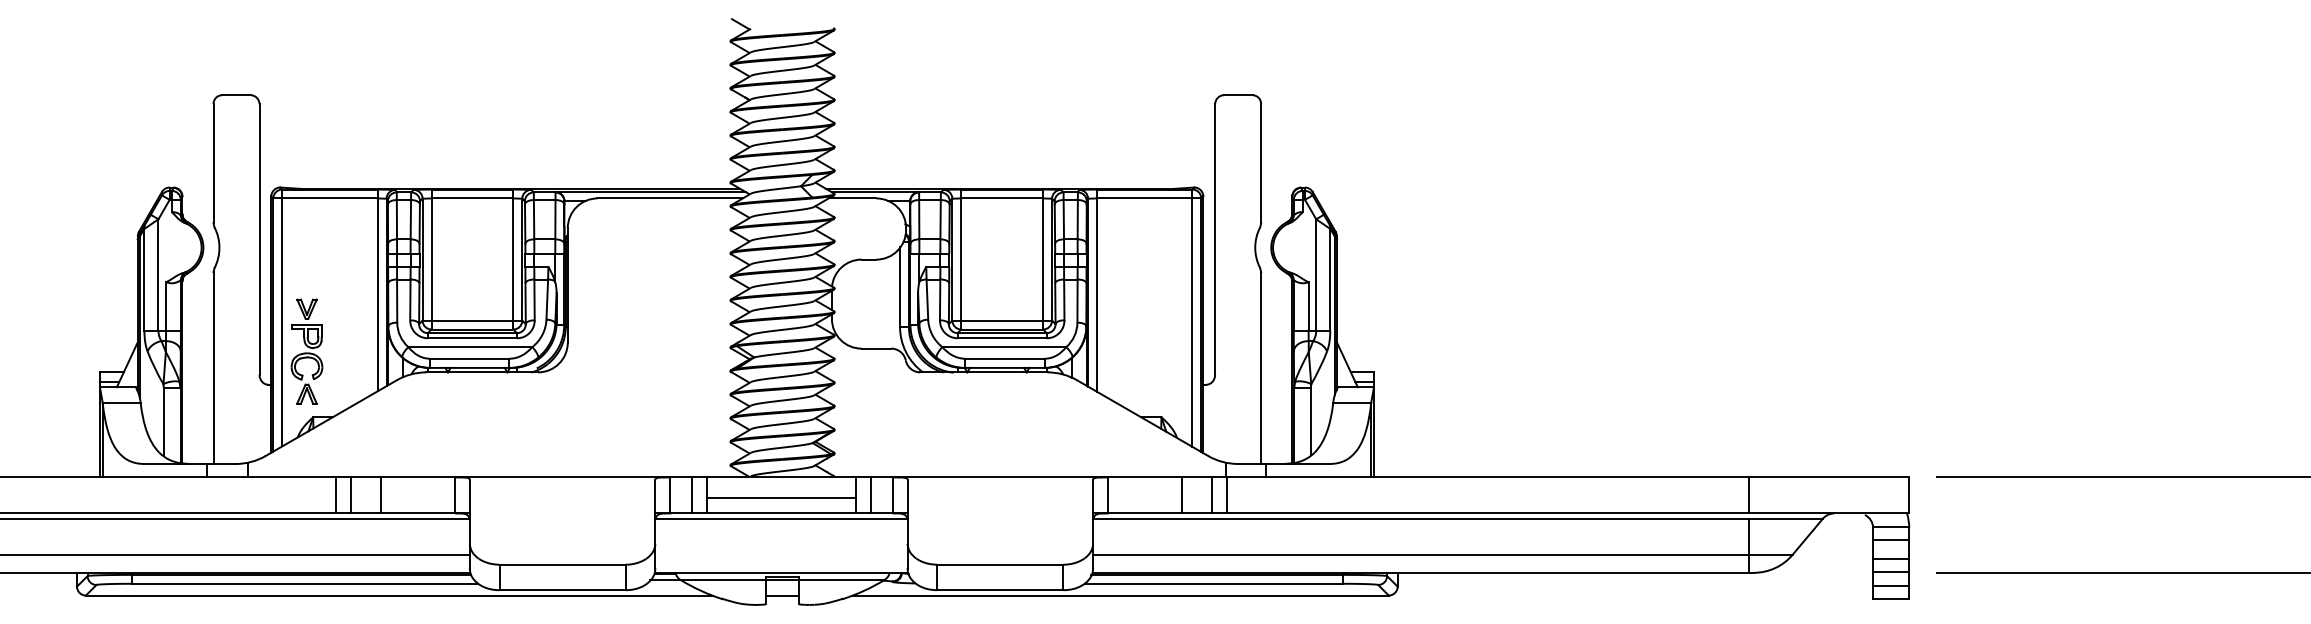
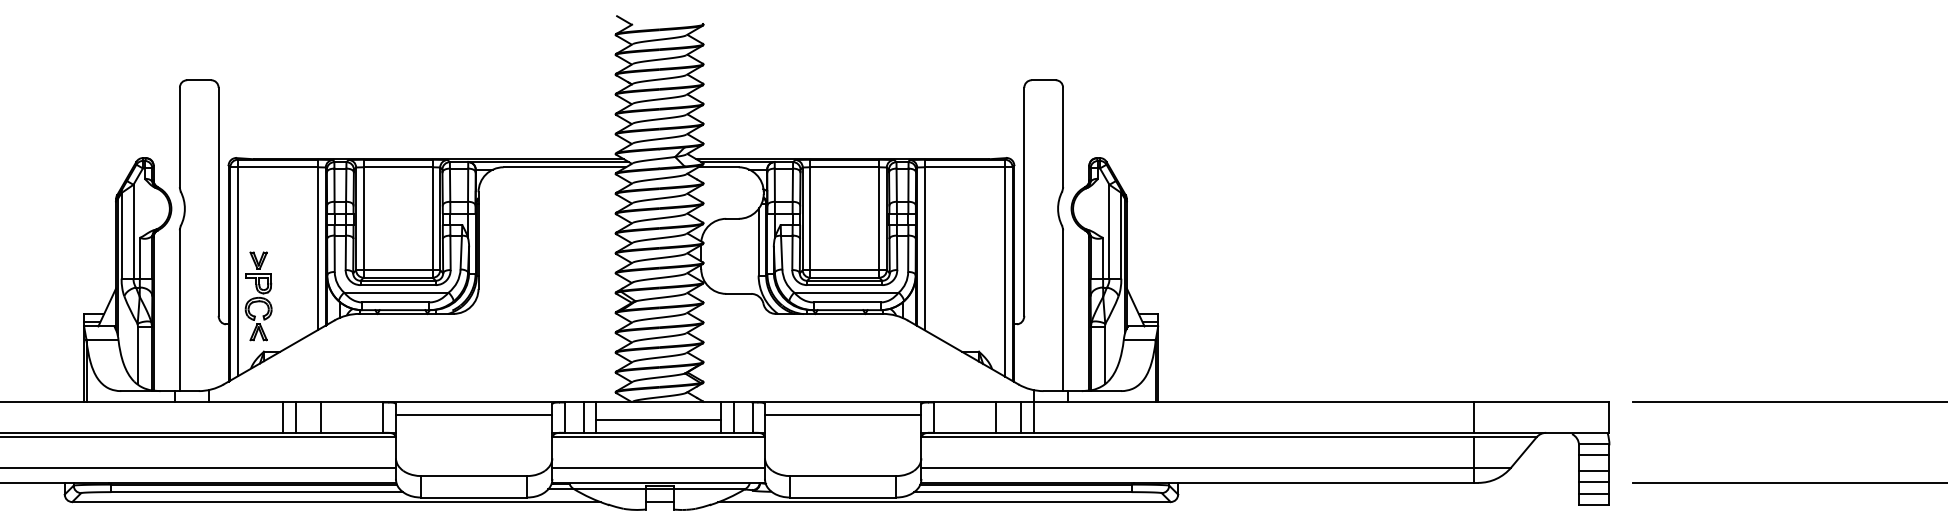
line: (561, 492) -> (473, 415), added
line: (1000, 492) -> (843, 415), added
line: (781, 554) -> (658, 467), added

